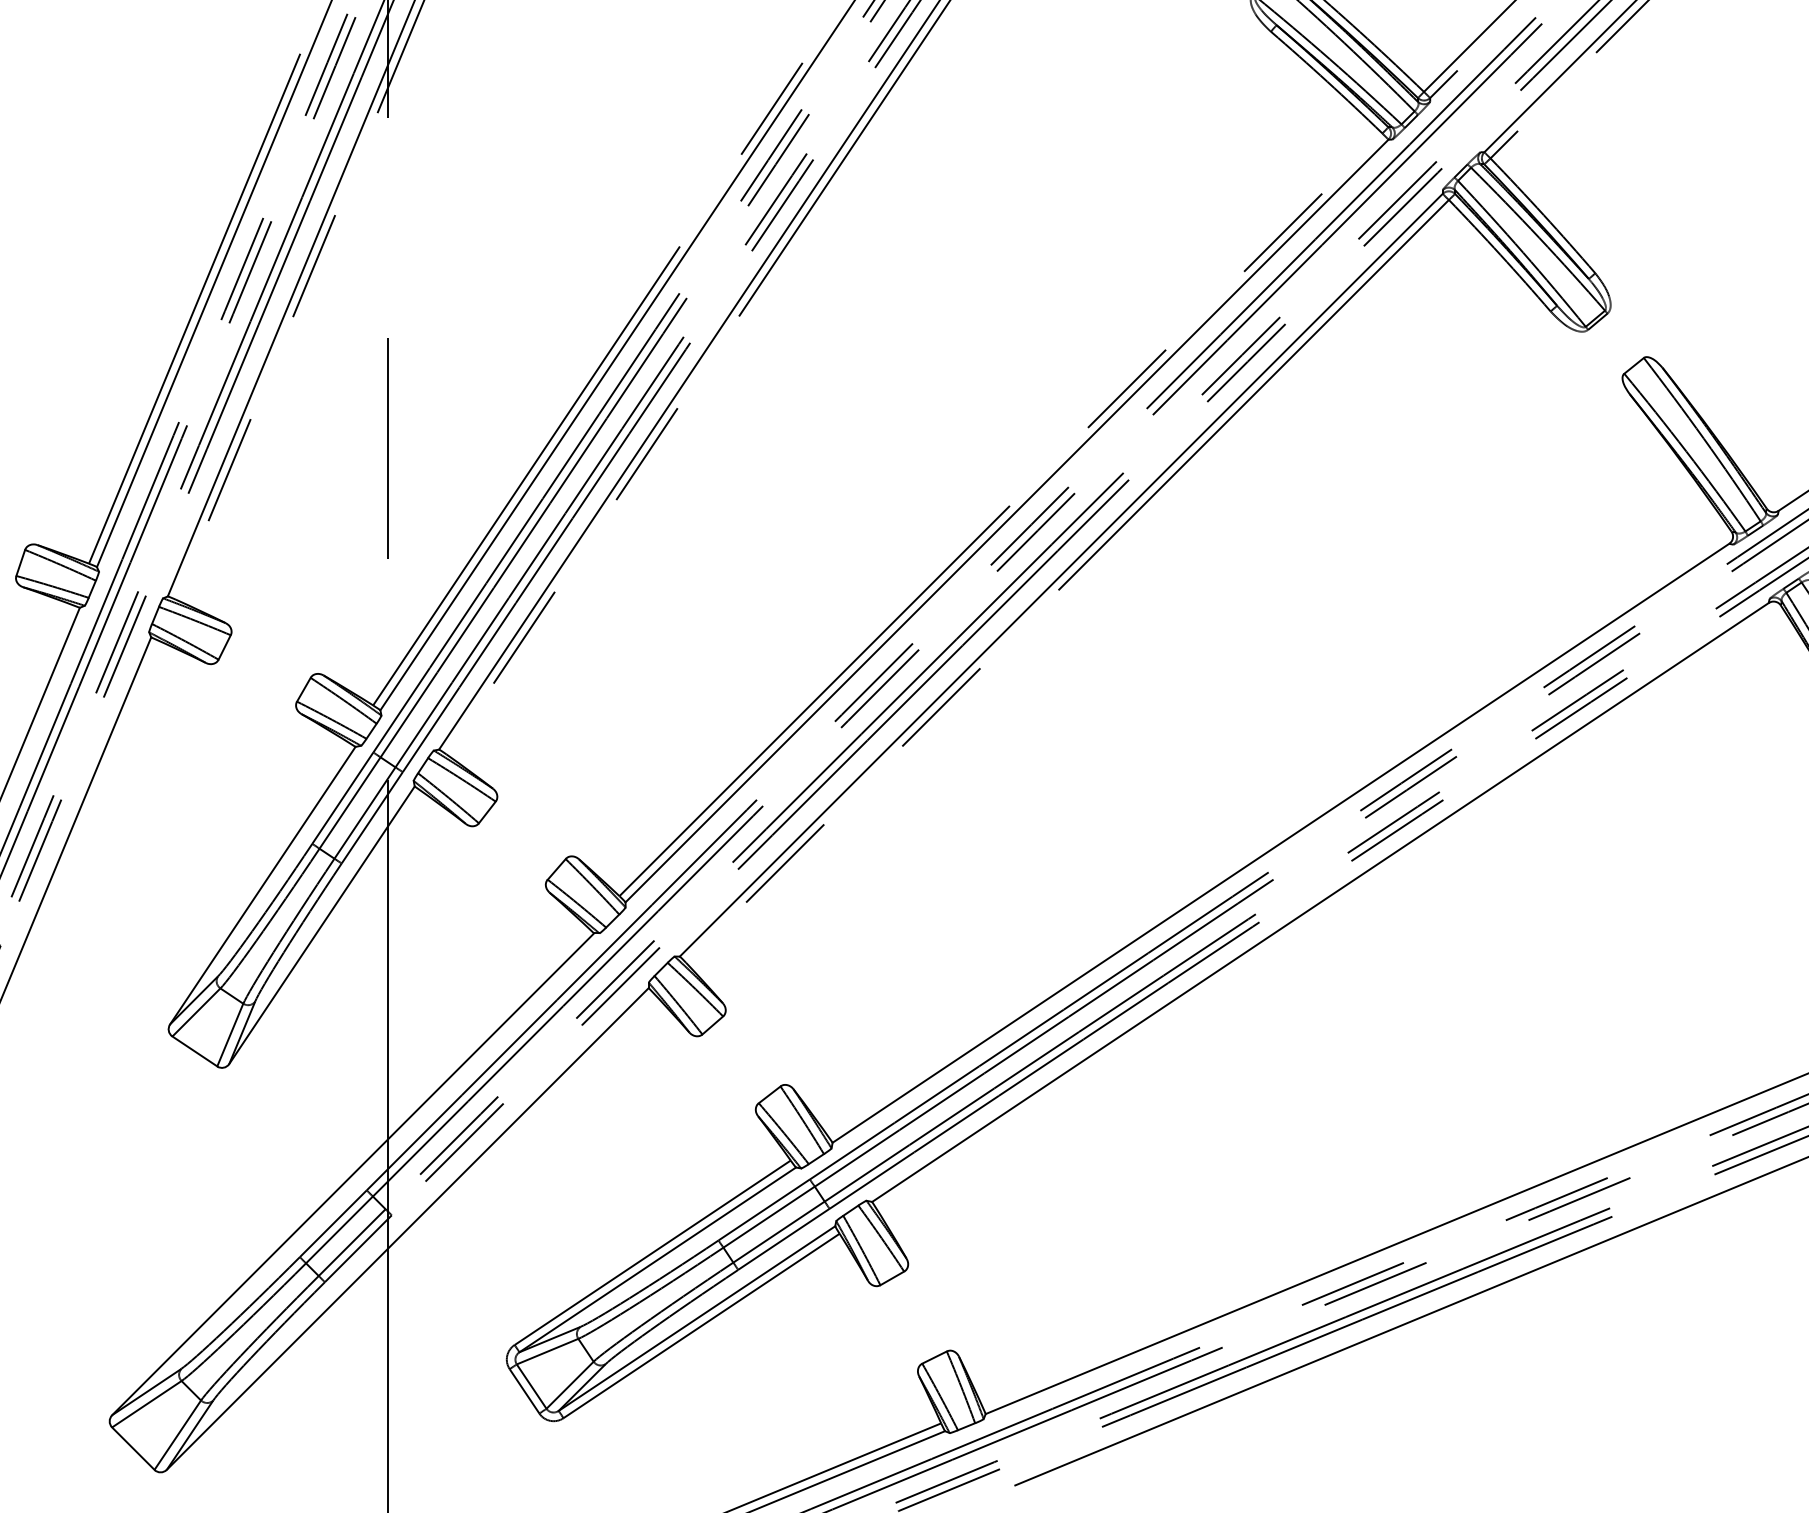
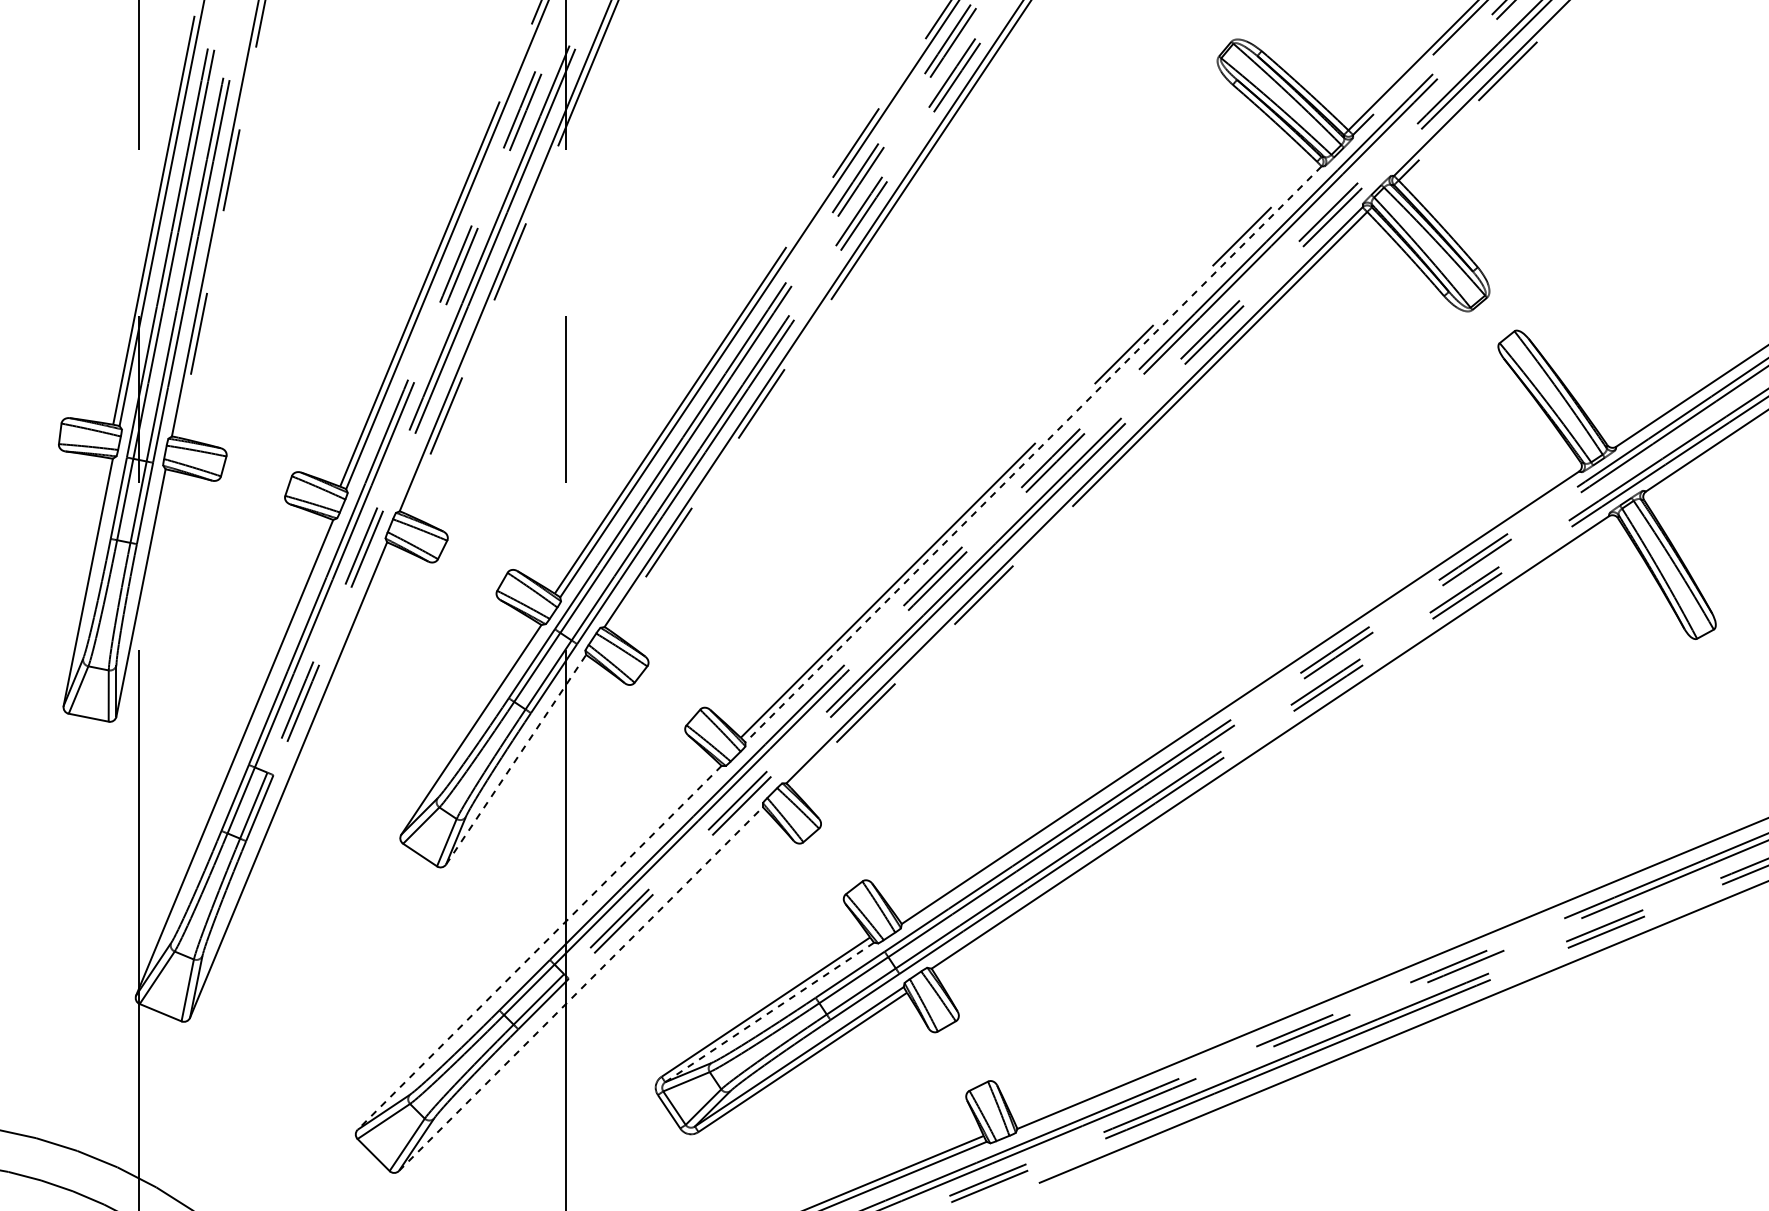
line: (1007, 521) -> (1033, 454), solid -> dashed
line: (322, 924) -> (516, 759), solid -> dashed
line: (352, 1175) -> (539, 948), solid -> dashed
line: (408, 1228) -> (581, 988), solid -> dashed
line: (657, 1259) -> (769, 1012), solid -> dashed

